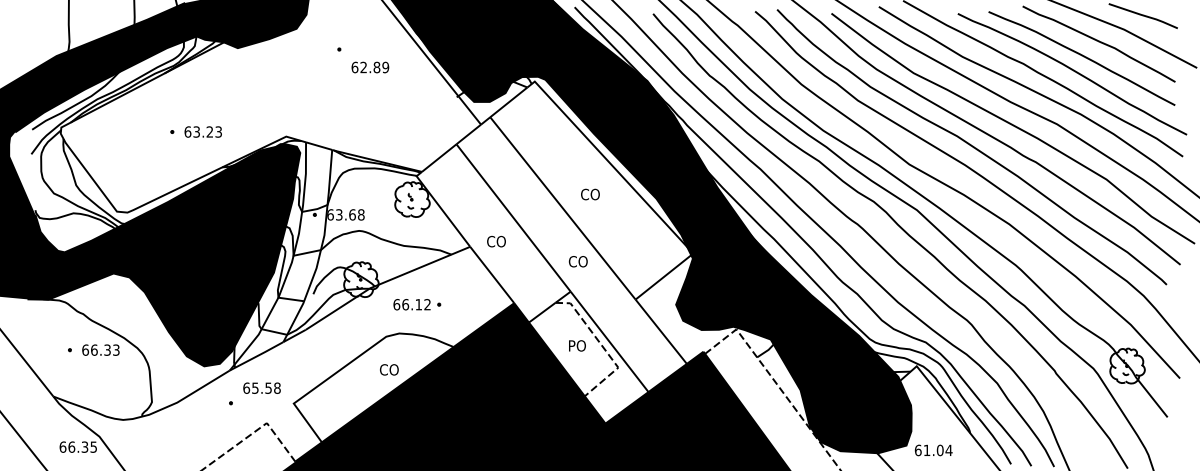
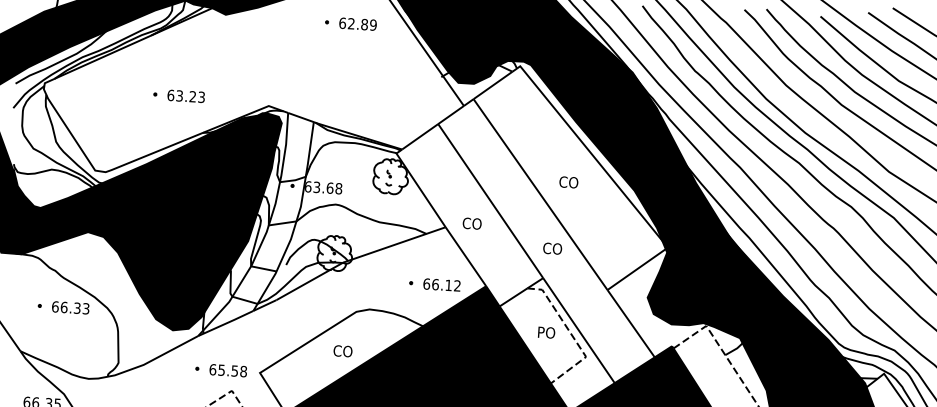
text: (370, 67) -> (358, 24), moved
text: (411, 304) -> (441, 284), moved
text: (389, 369) -> (343, 350), moved
text: (261, 387) -> (227, 369), moved

